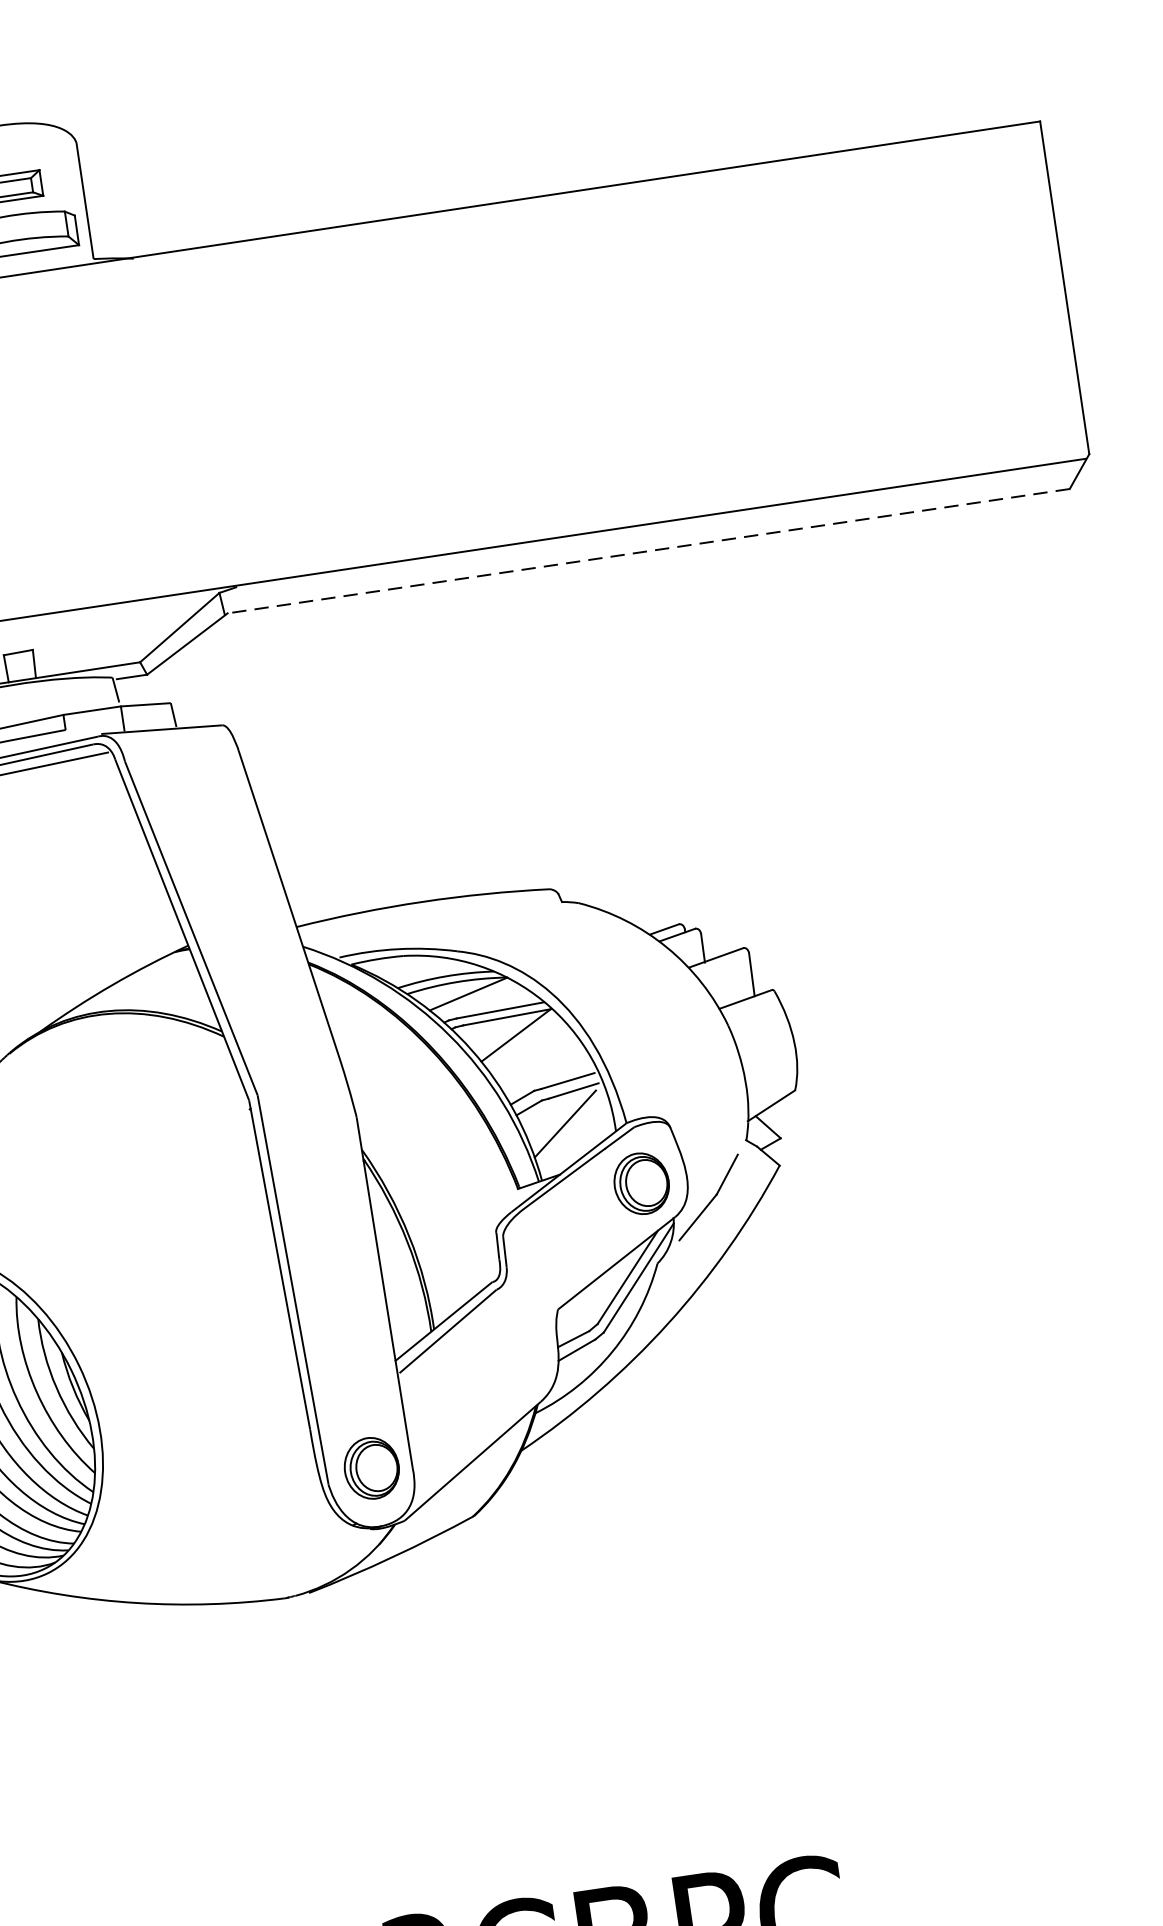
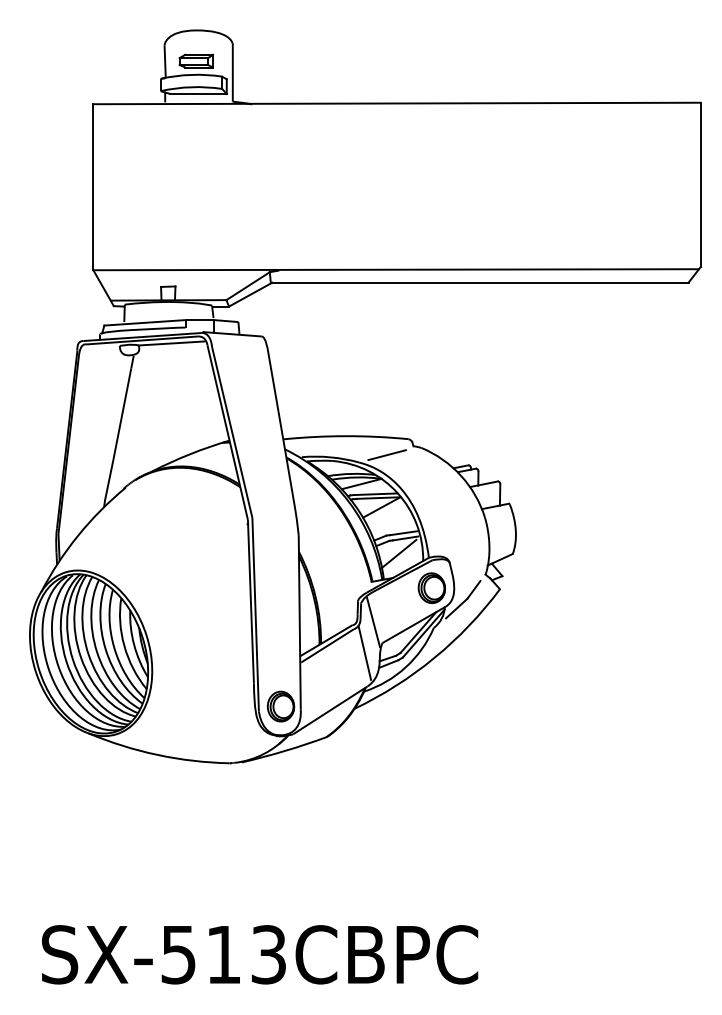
line: (646, 551) -> (479, 282), dashed -> solid
line: (510, 928) -> (386, 455), added
line: (533, 1270) -> (373, 622), added
line: (524, 1333) -> (364, 652), added

